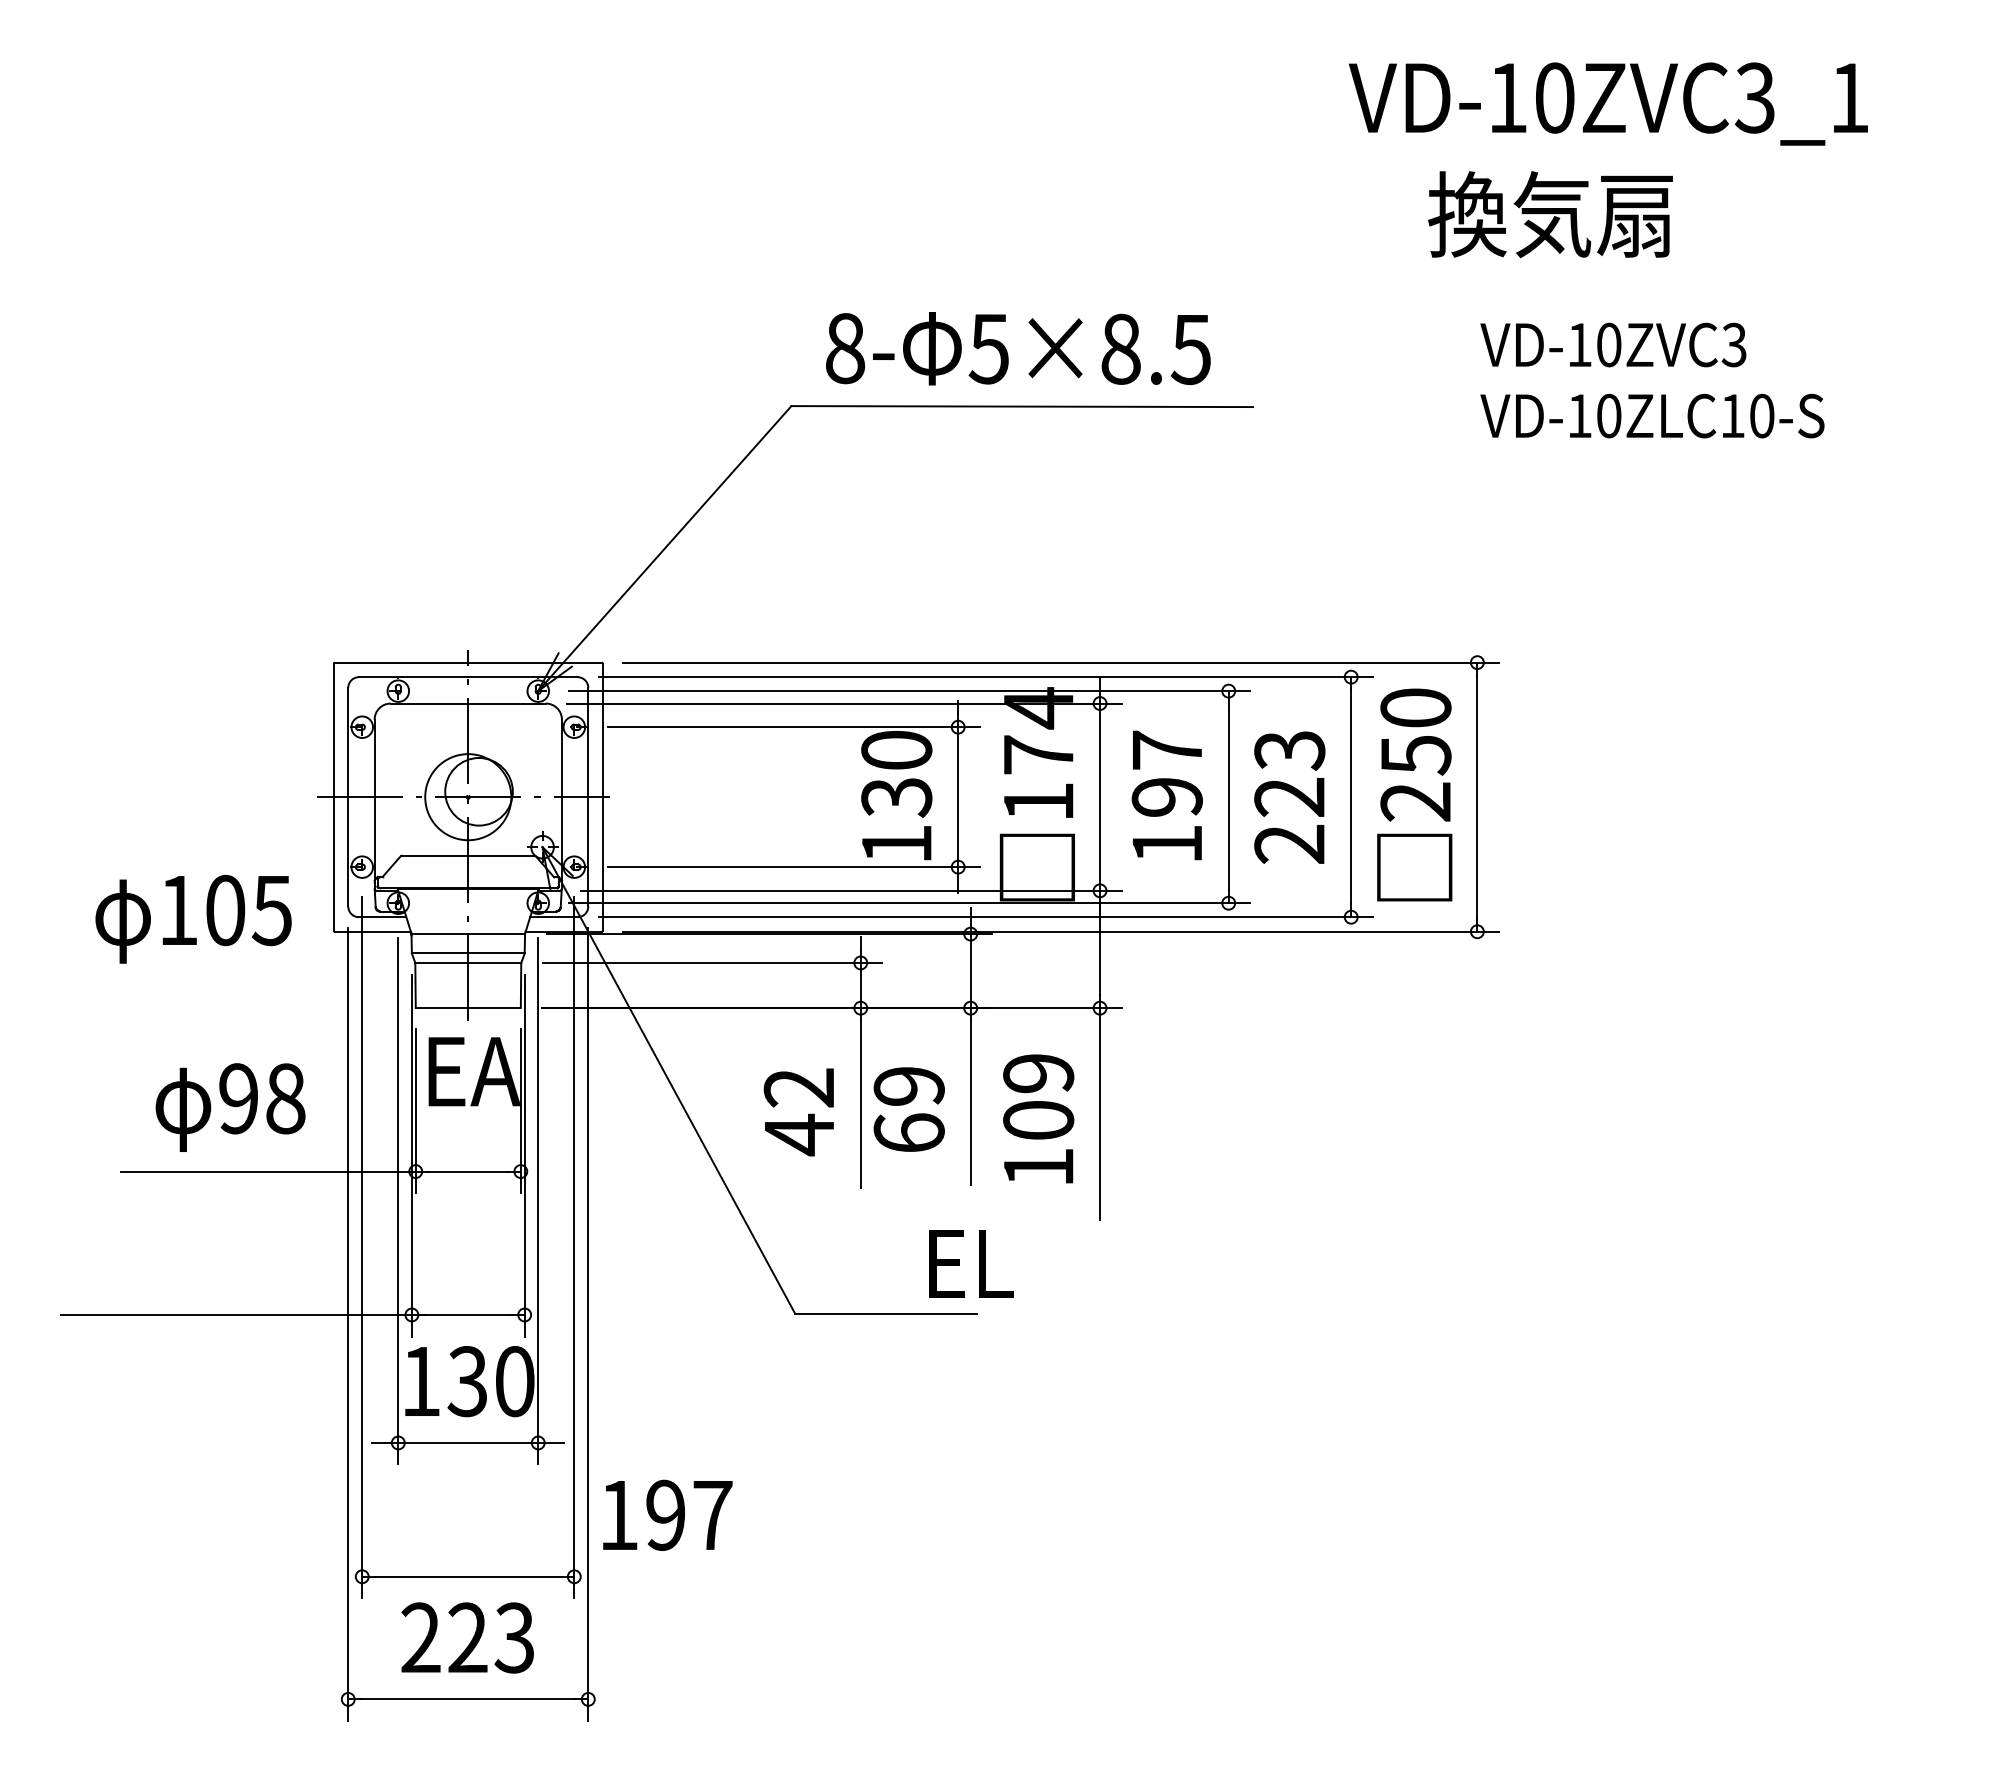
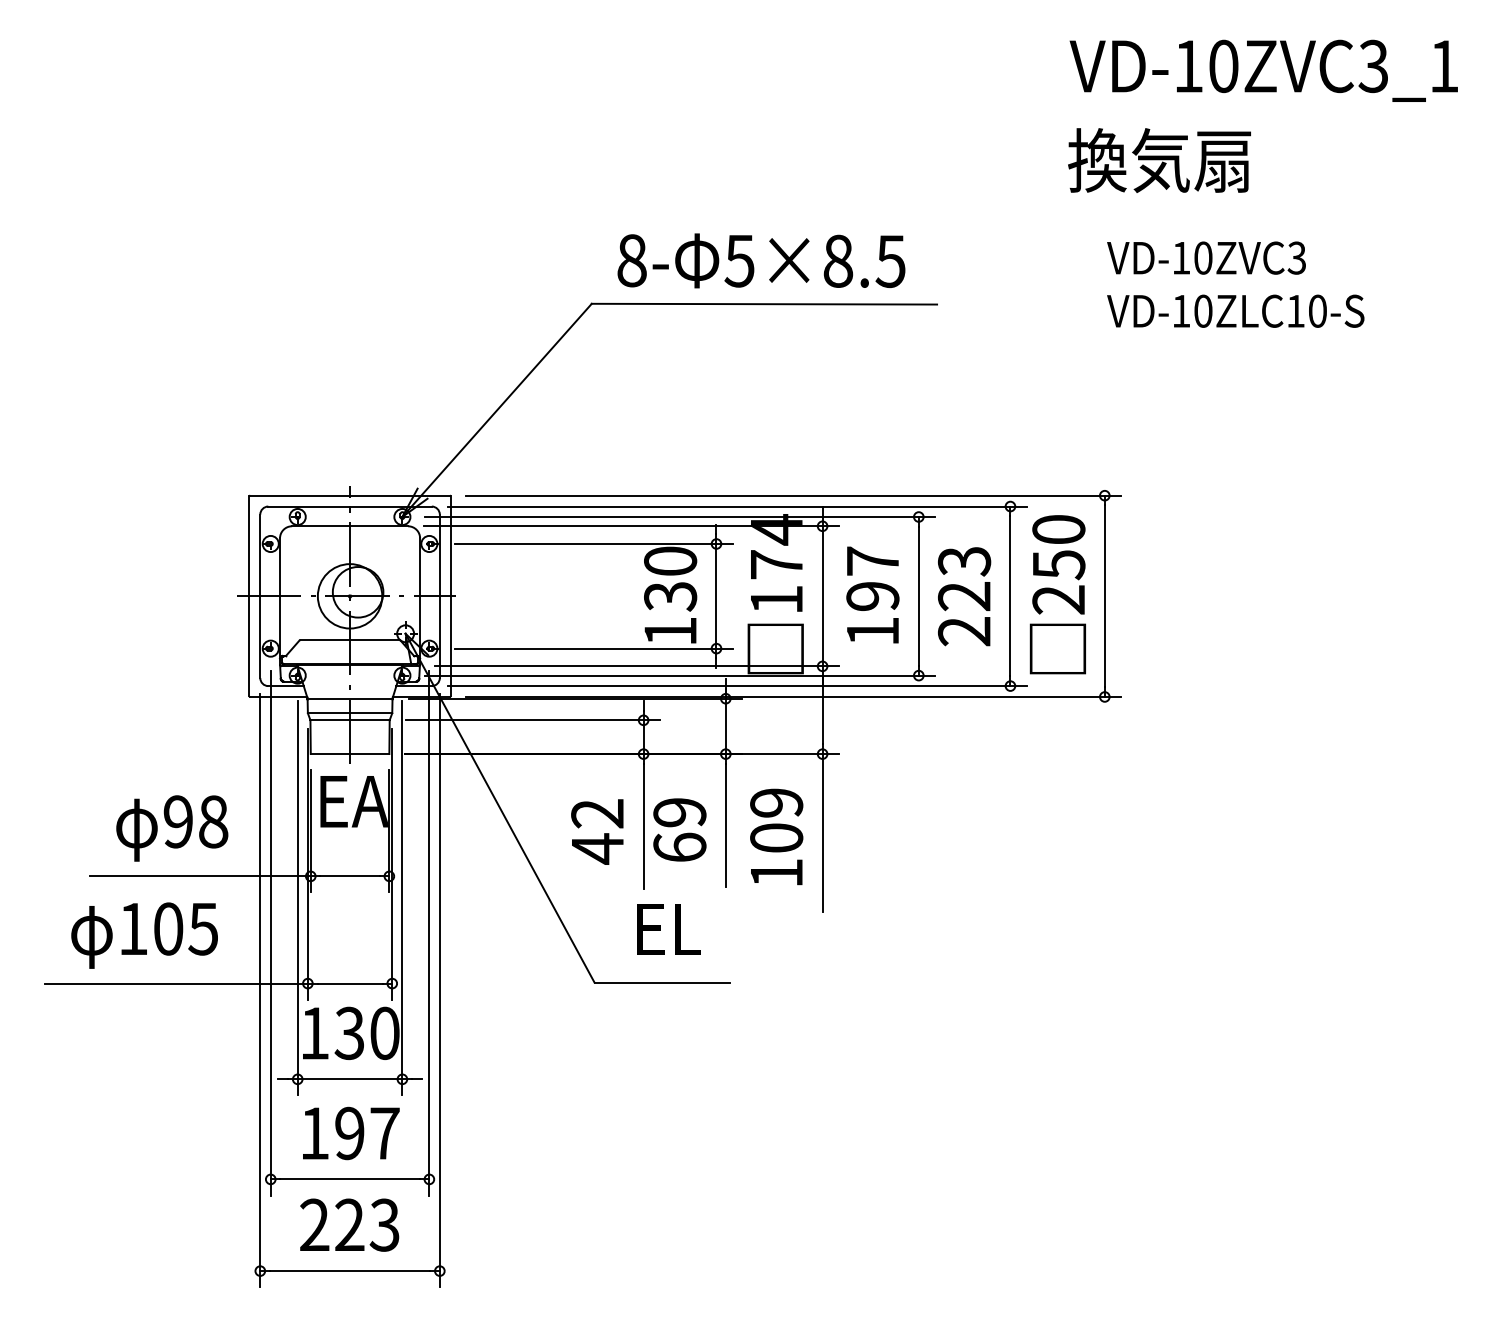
text: (1607, 103) -> (1263, 70), moved
text: (193, 919) -> (144, 935), moved
text: (970, 1264) -> (668, 929), moved
text: (668, 1515) -> (351, 1133), moved

